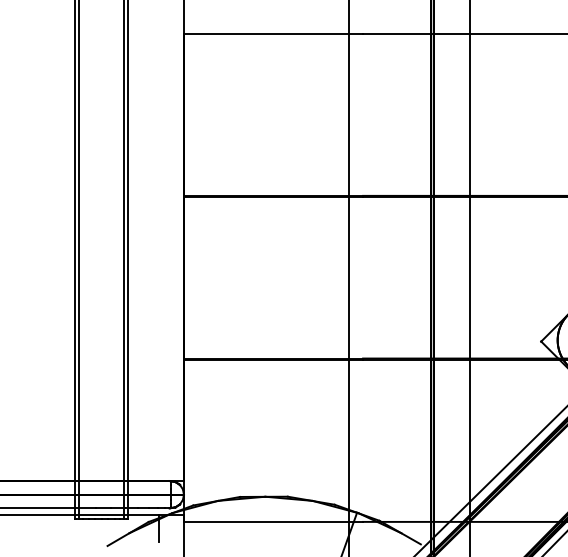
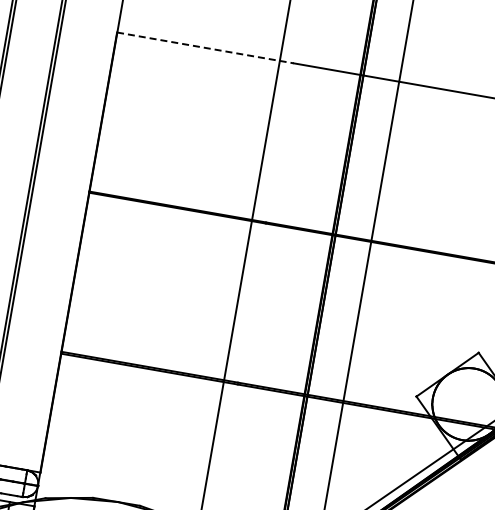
line: (273, 34) -> (205, 48), solid -> dashed

